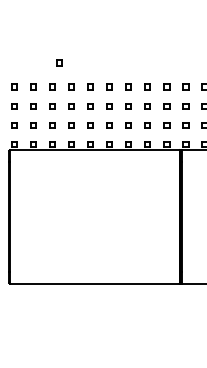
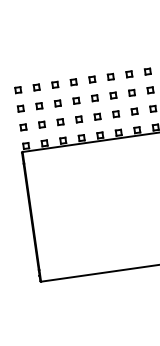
part: (59, 62) -> (58, 59), removed

